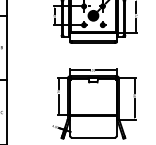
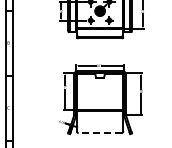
line: (92, 138) -> (99, 133), solid -> dashed

